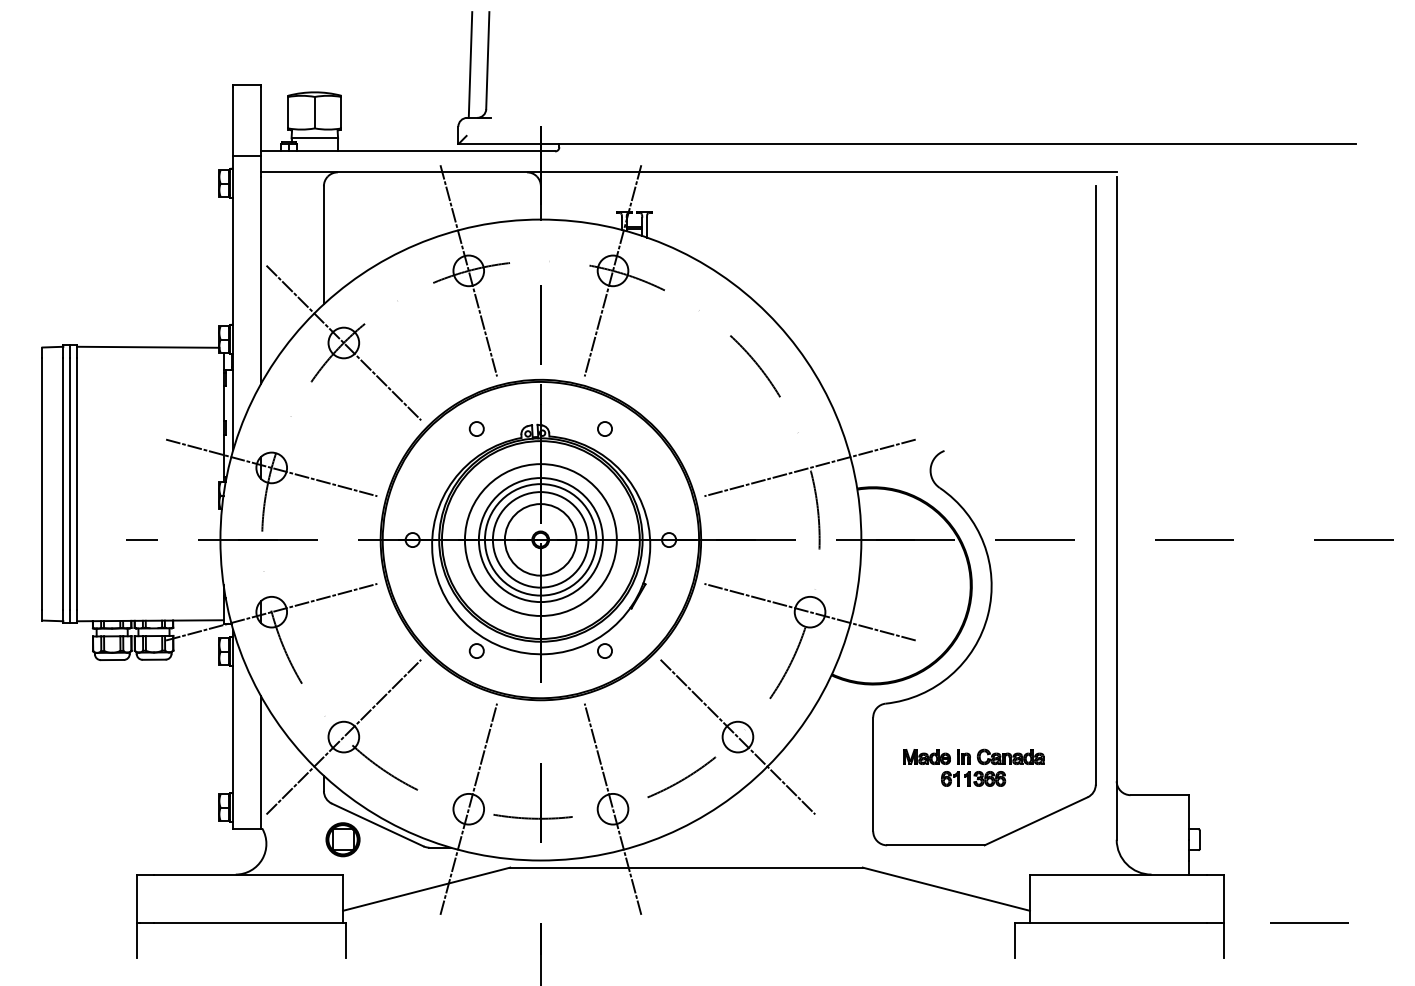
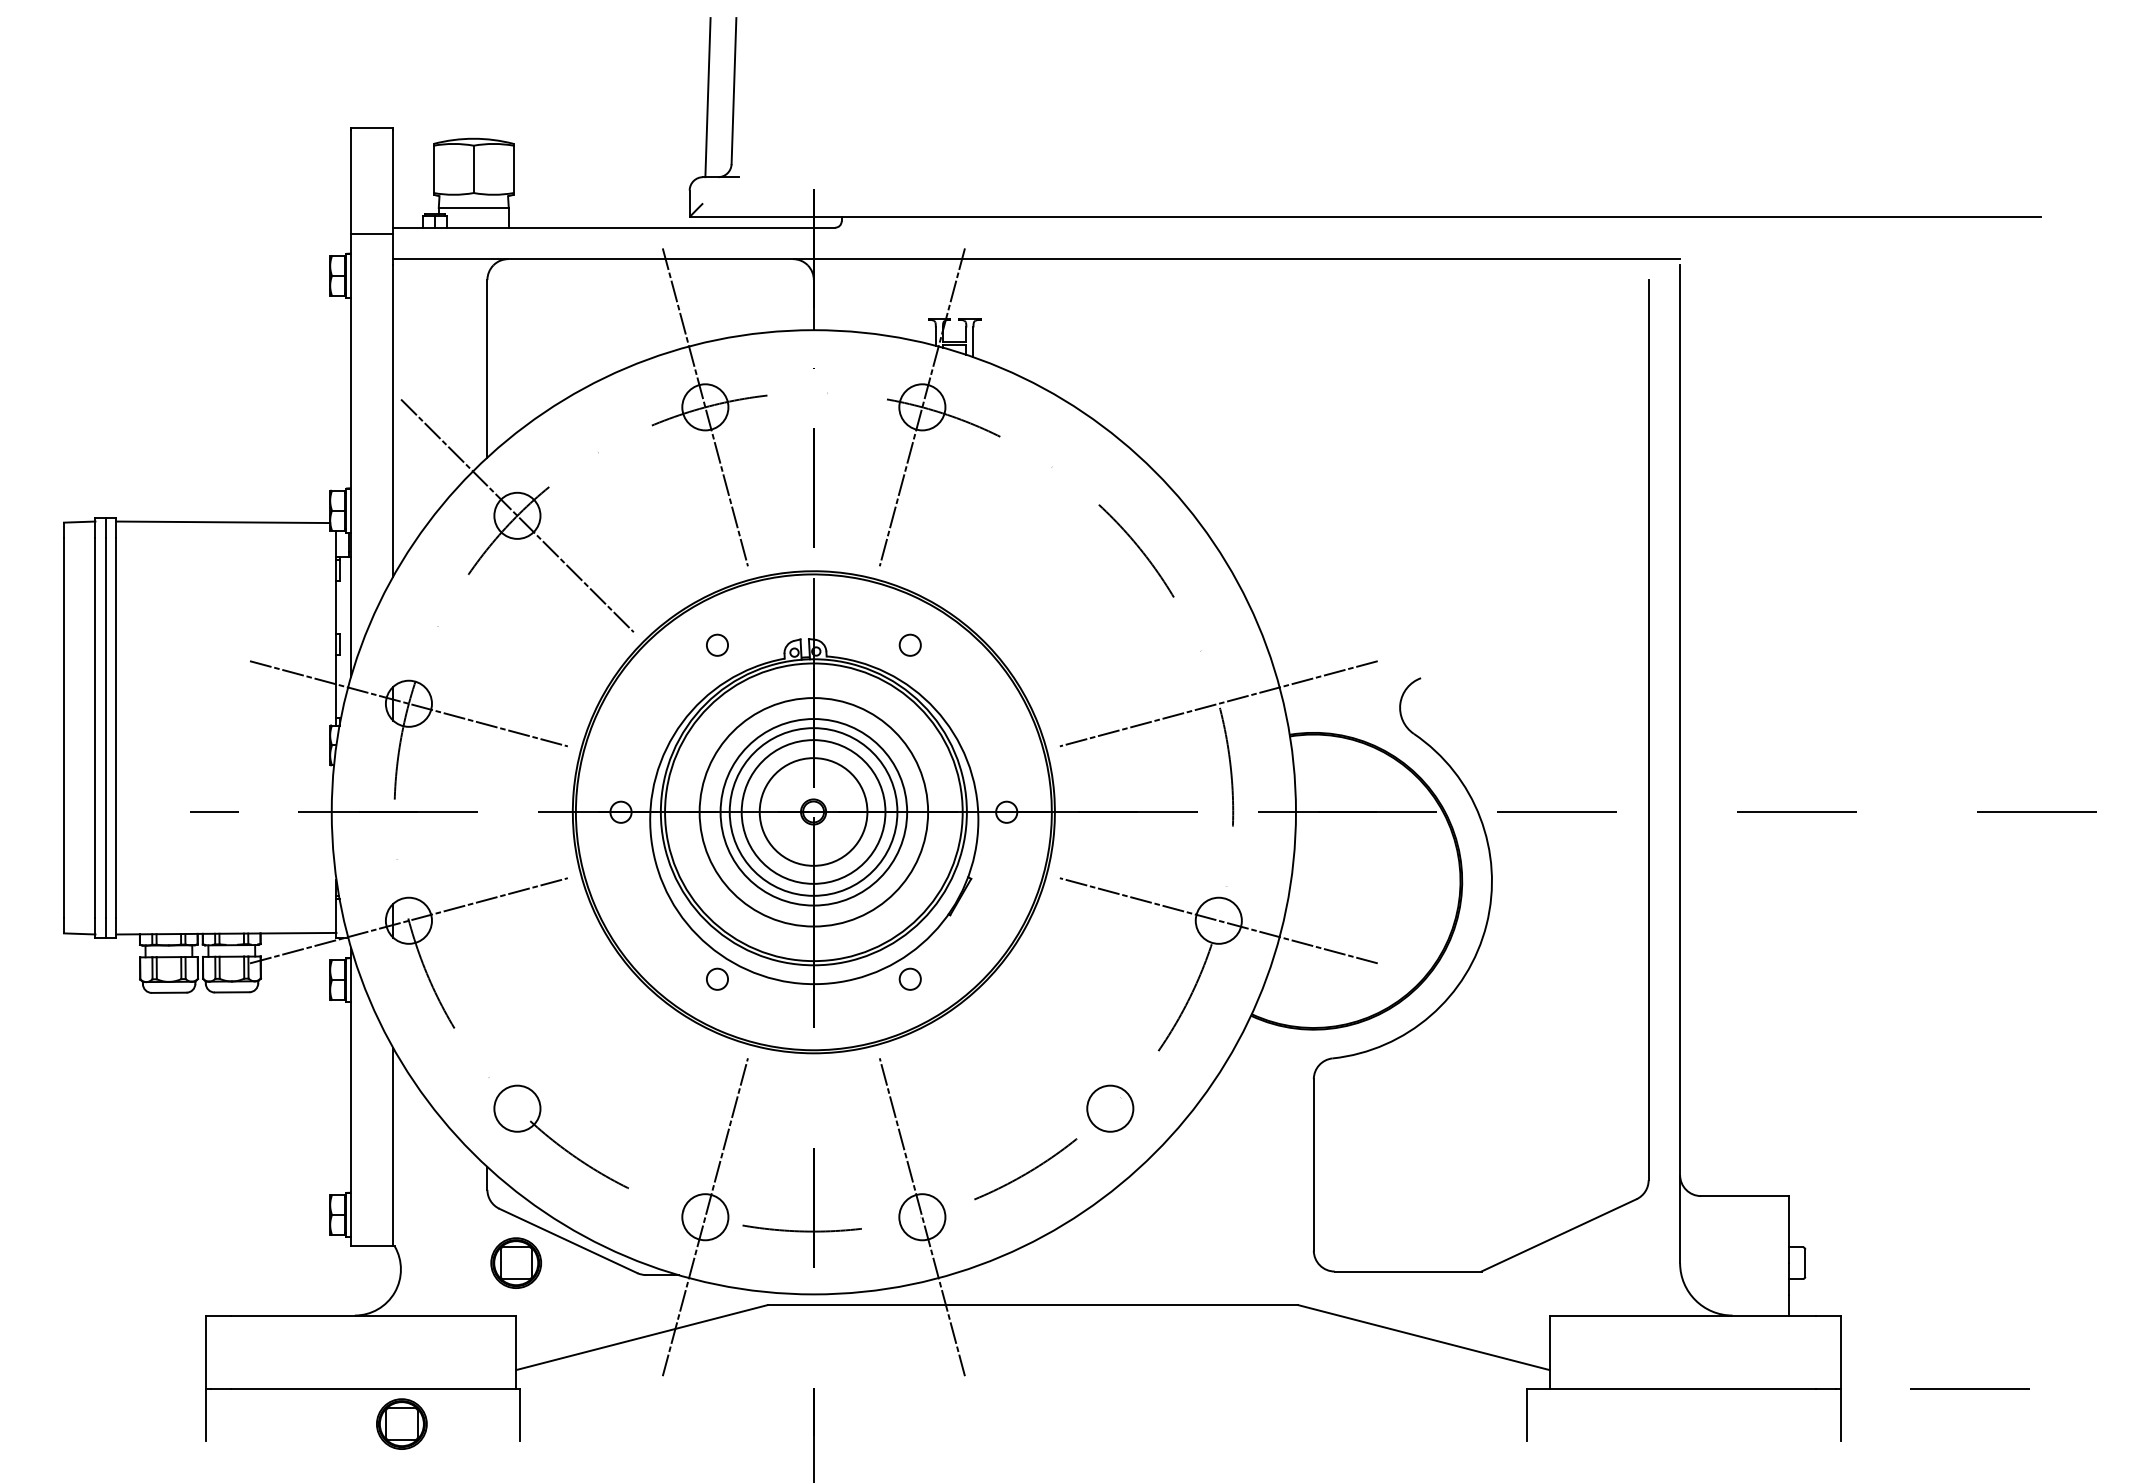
line: (343, 736) -> (516, 1107), removed
line: (737, 736) -> (1109, 1107), removed
part: (973, 767) -> (1464, 1154), removed
part: (266, 946) -> (401, 1423), added

